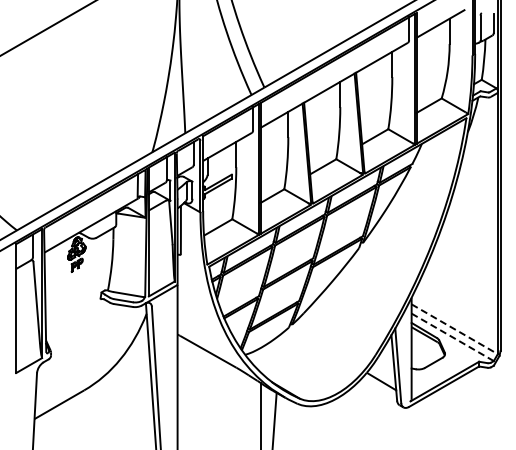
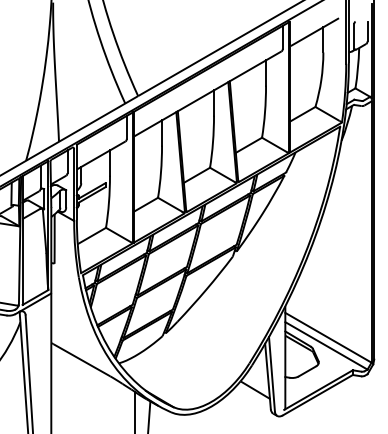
line: (454, 329) -> (328, 338), dashed -> solid
line: (452, 337) -> (326, 346), dashed -> solid

